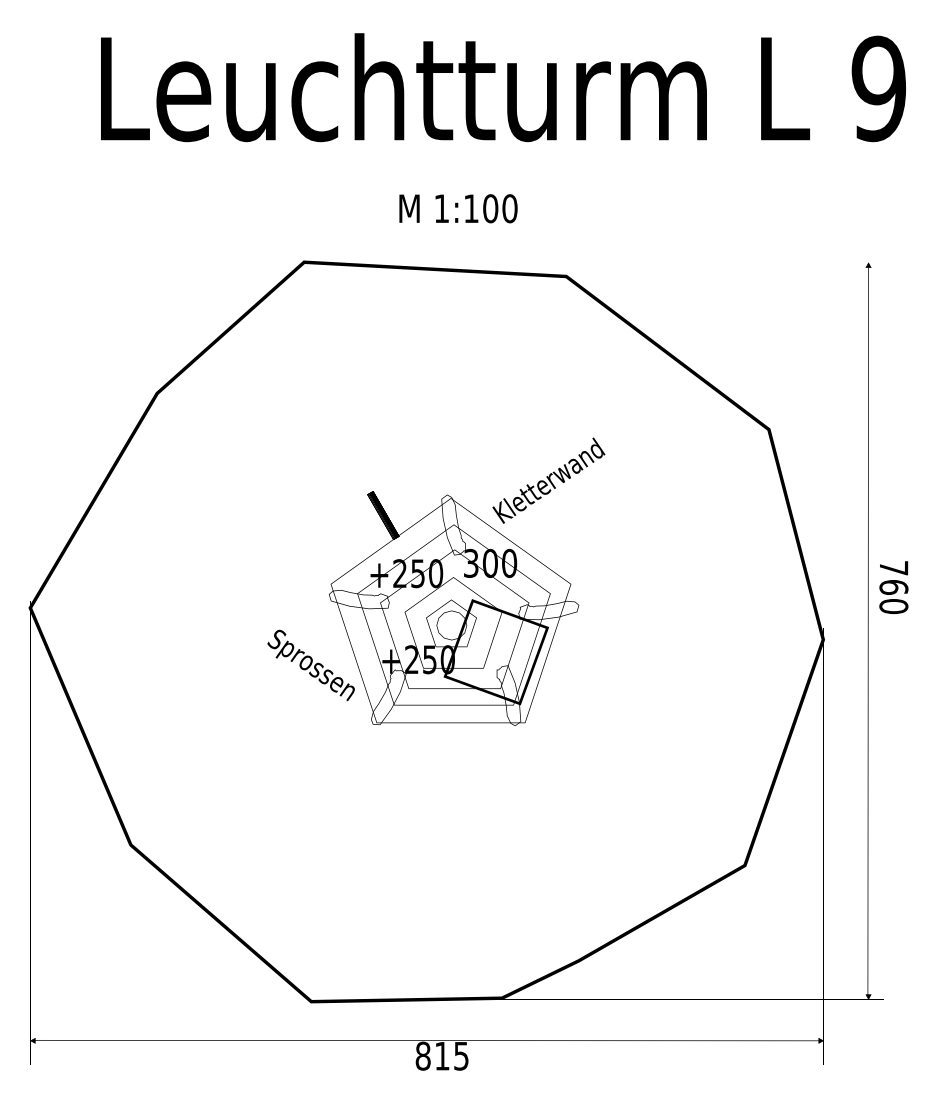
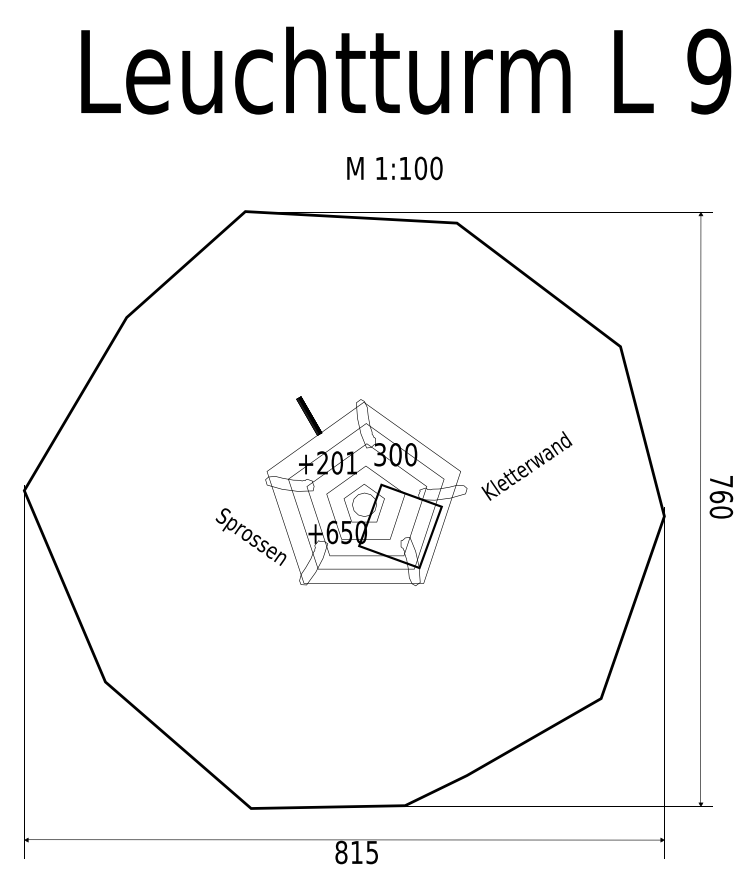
text: (457, 208) -> (394, 168), moved
text: (548, 480) -> (526, 465), moved
text: (427, 573) -> (344, 462), +250 -> +201
text: (894, 587) -> (721, 497), moved
text: (412, 659) -> (332, 532), +250 -> +650

